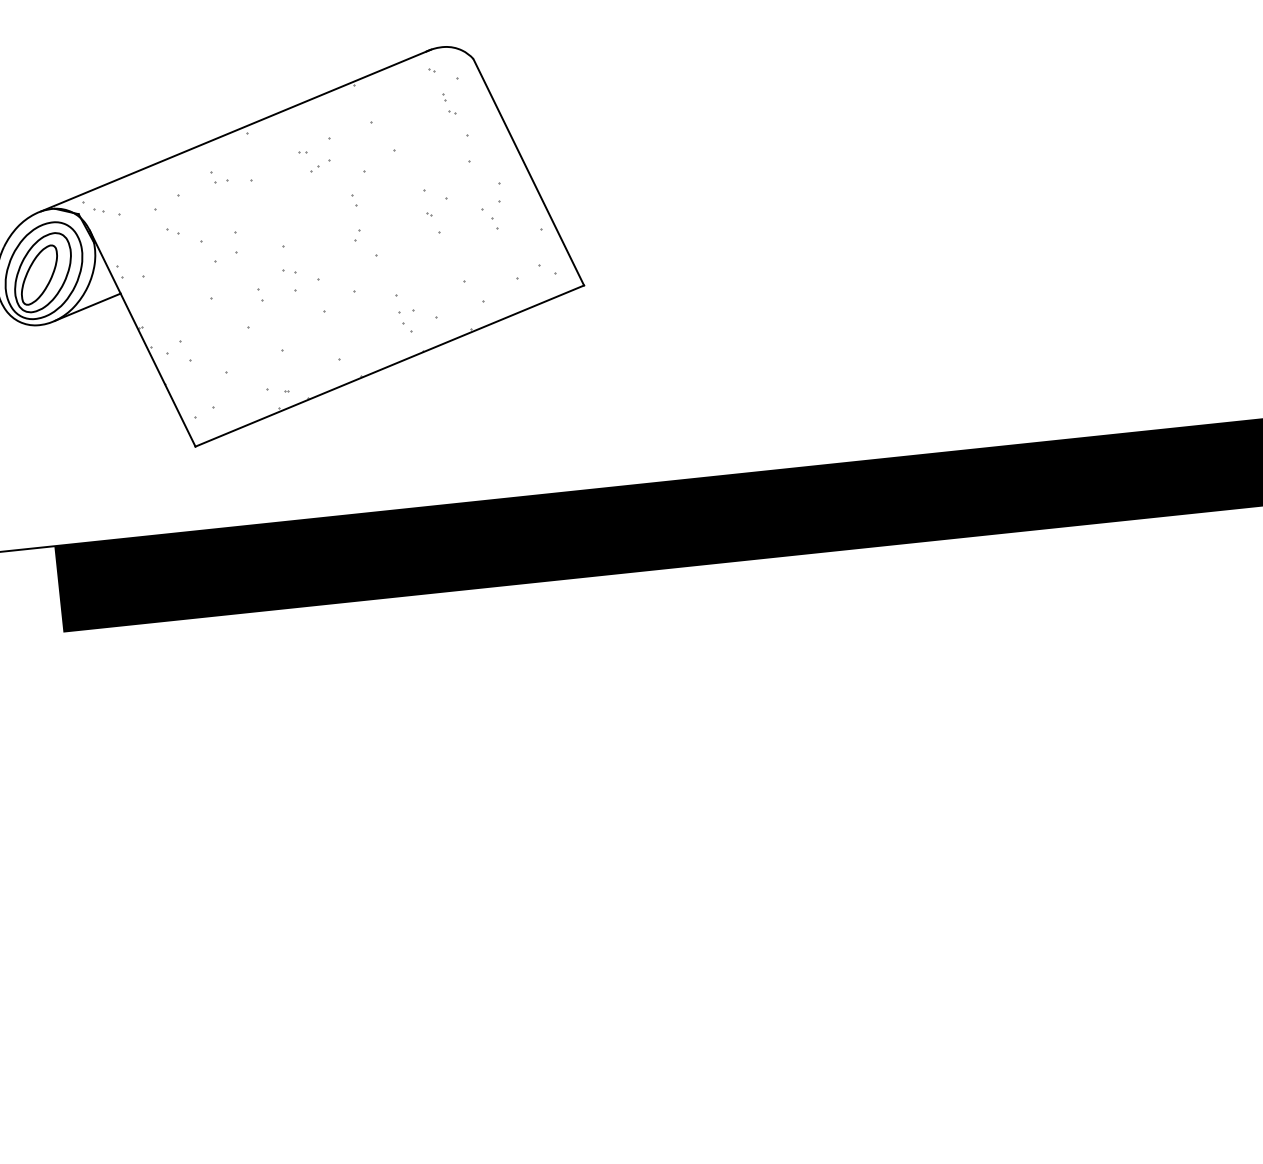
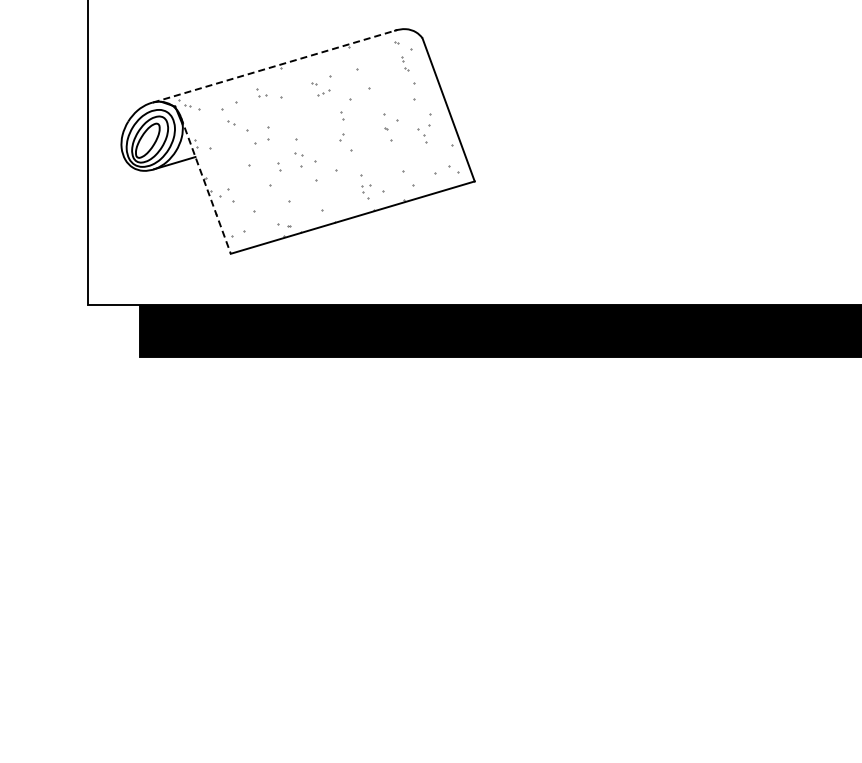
line: (236, 130) -> (275, 66), solid -> dashed
line: (142, 338) -> (205, 185), solid -> dashed

